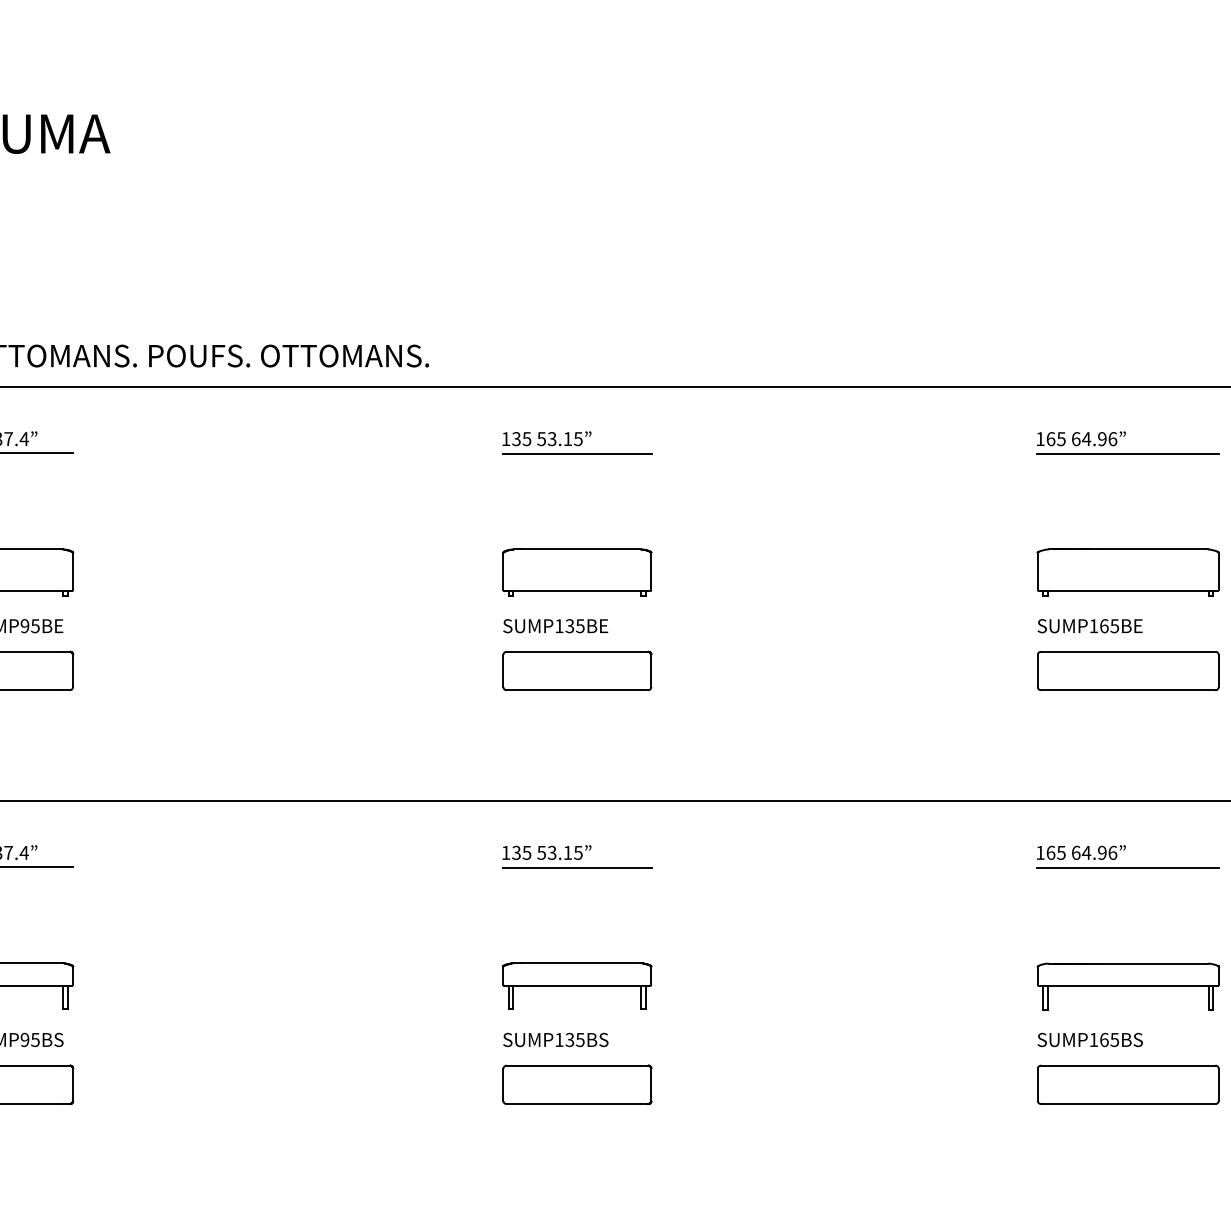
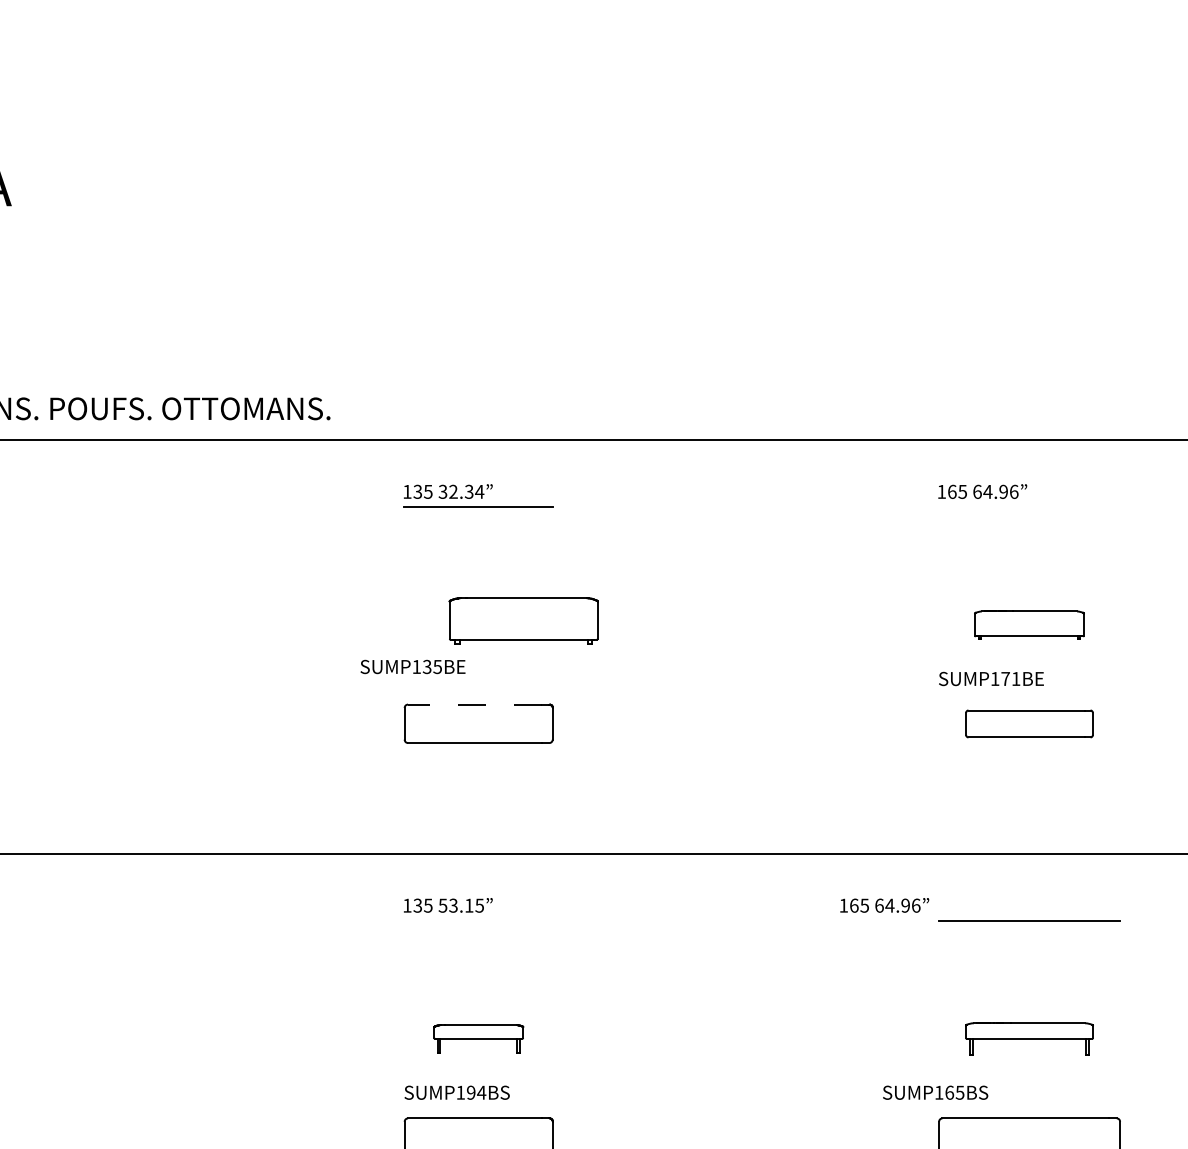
text: (560, 439) -> (461, 492), 53.15 -> 32.34
line: (1128, 453) -> (1029, 506), removed
part: (577, 572) -> (523, 621), moved
part: (1127, 572) -> (1028, 625), size x0.6
text: (555, 626) -> (412, 667), moved
text: (1109, 626) -> (1010, 679), SUMP165BE -> SUMP171BE
line: (573, 651) -> (474, 704), solid -> dashed
part: (1127, 671) -> (1028, 724), size x0.7
text: (1081, 852) -> (884, 905), moved
line: (576, 867) -> (477, 920), removed
part: (577, 985) -> (478, 1038), size x0.6
part: (1127, 986) -> (1028, 1039), size x0.7
text: (1089, 1039) -> (934, 1092), moved
text: (575, 1040) -> (476, 1093), SUMP135BS -> SUMP194BS

